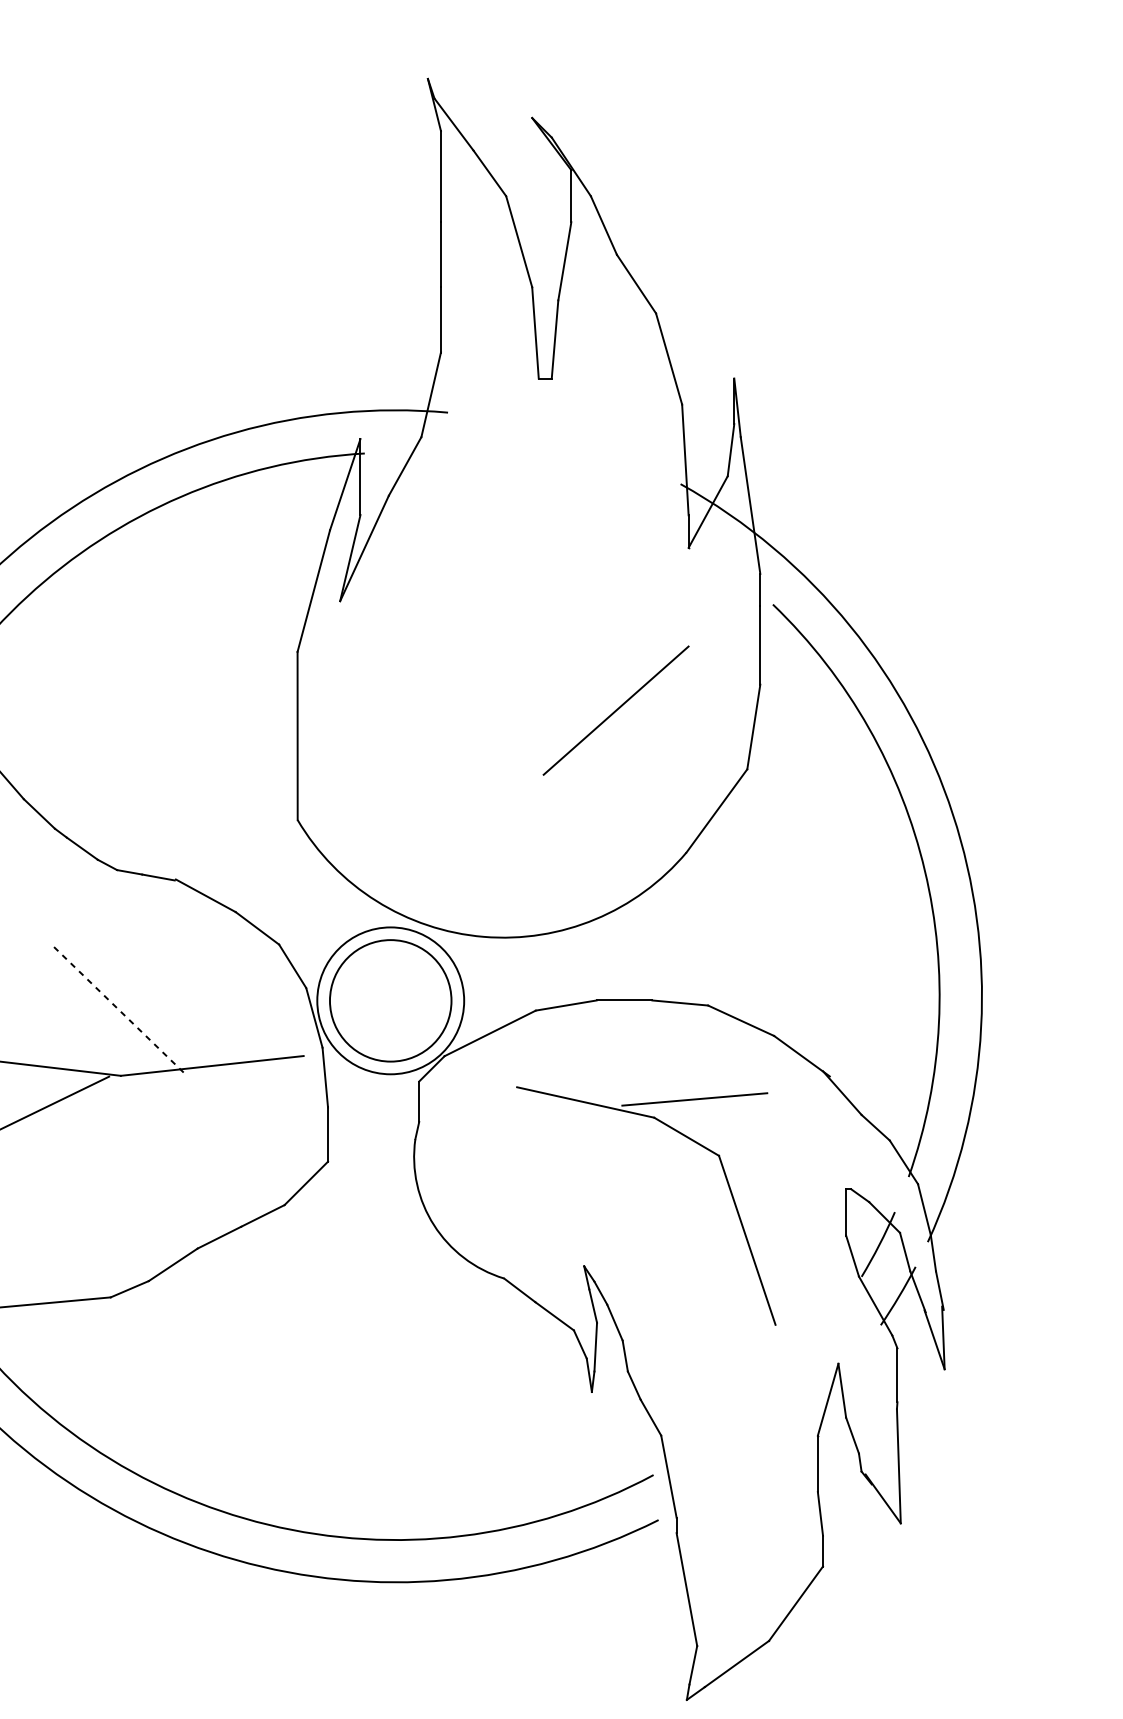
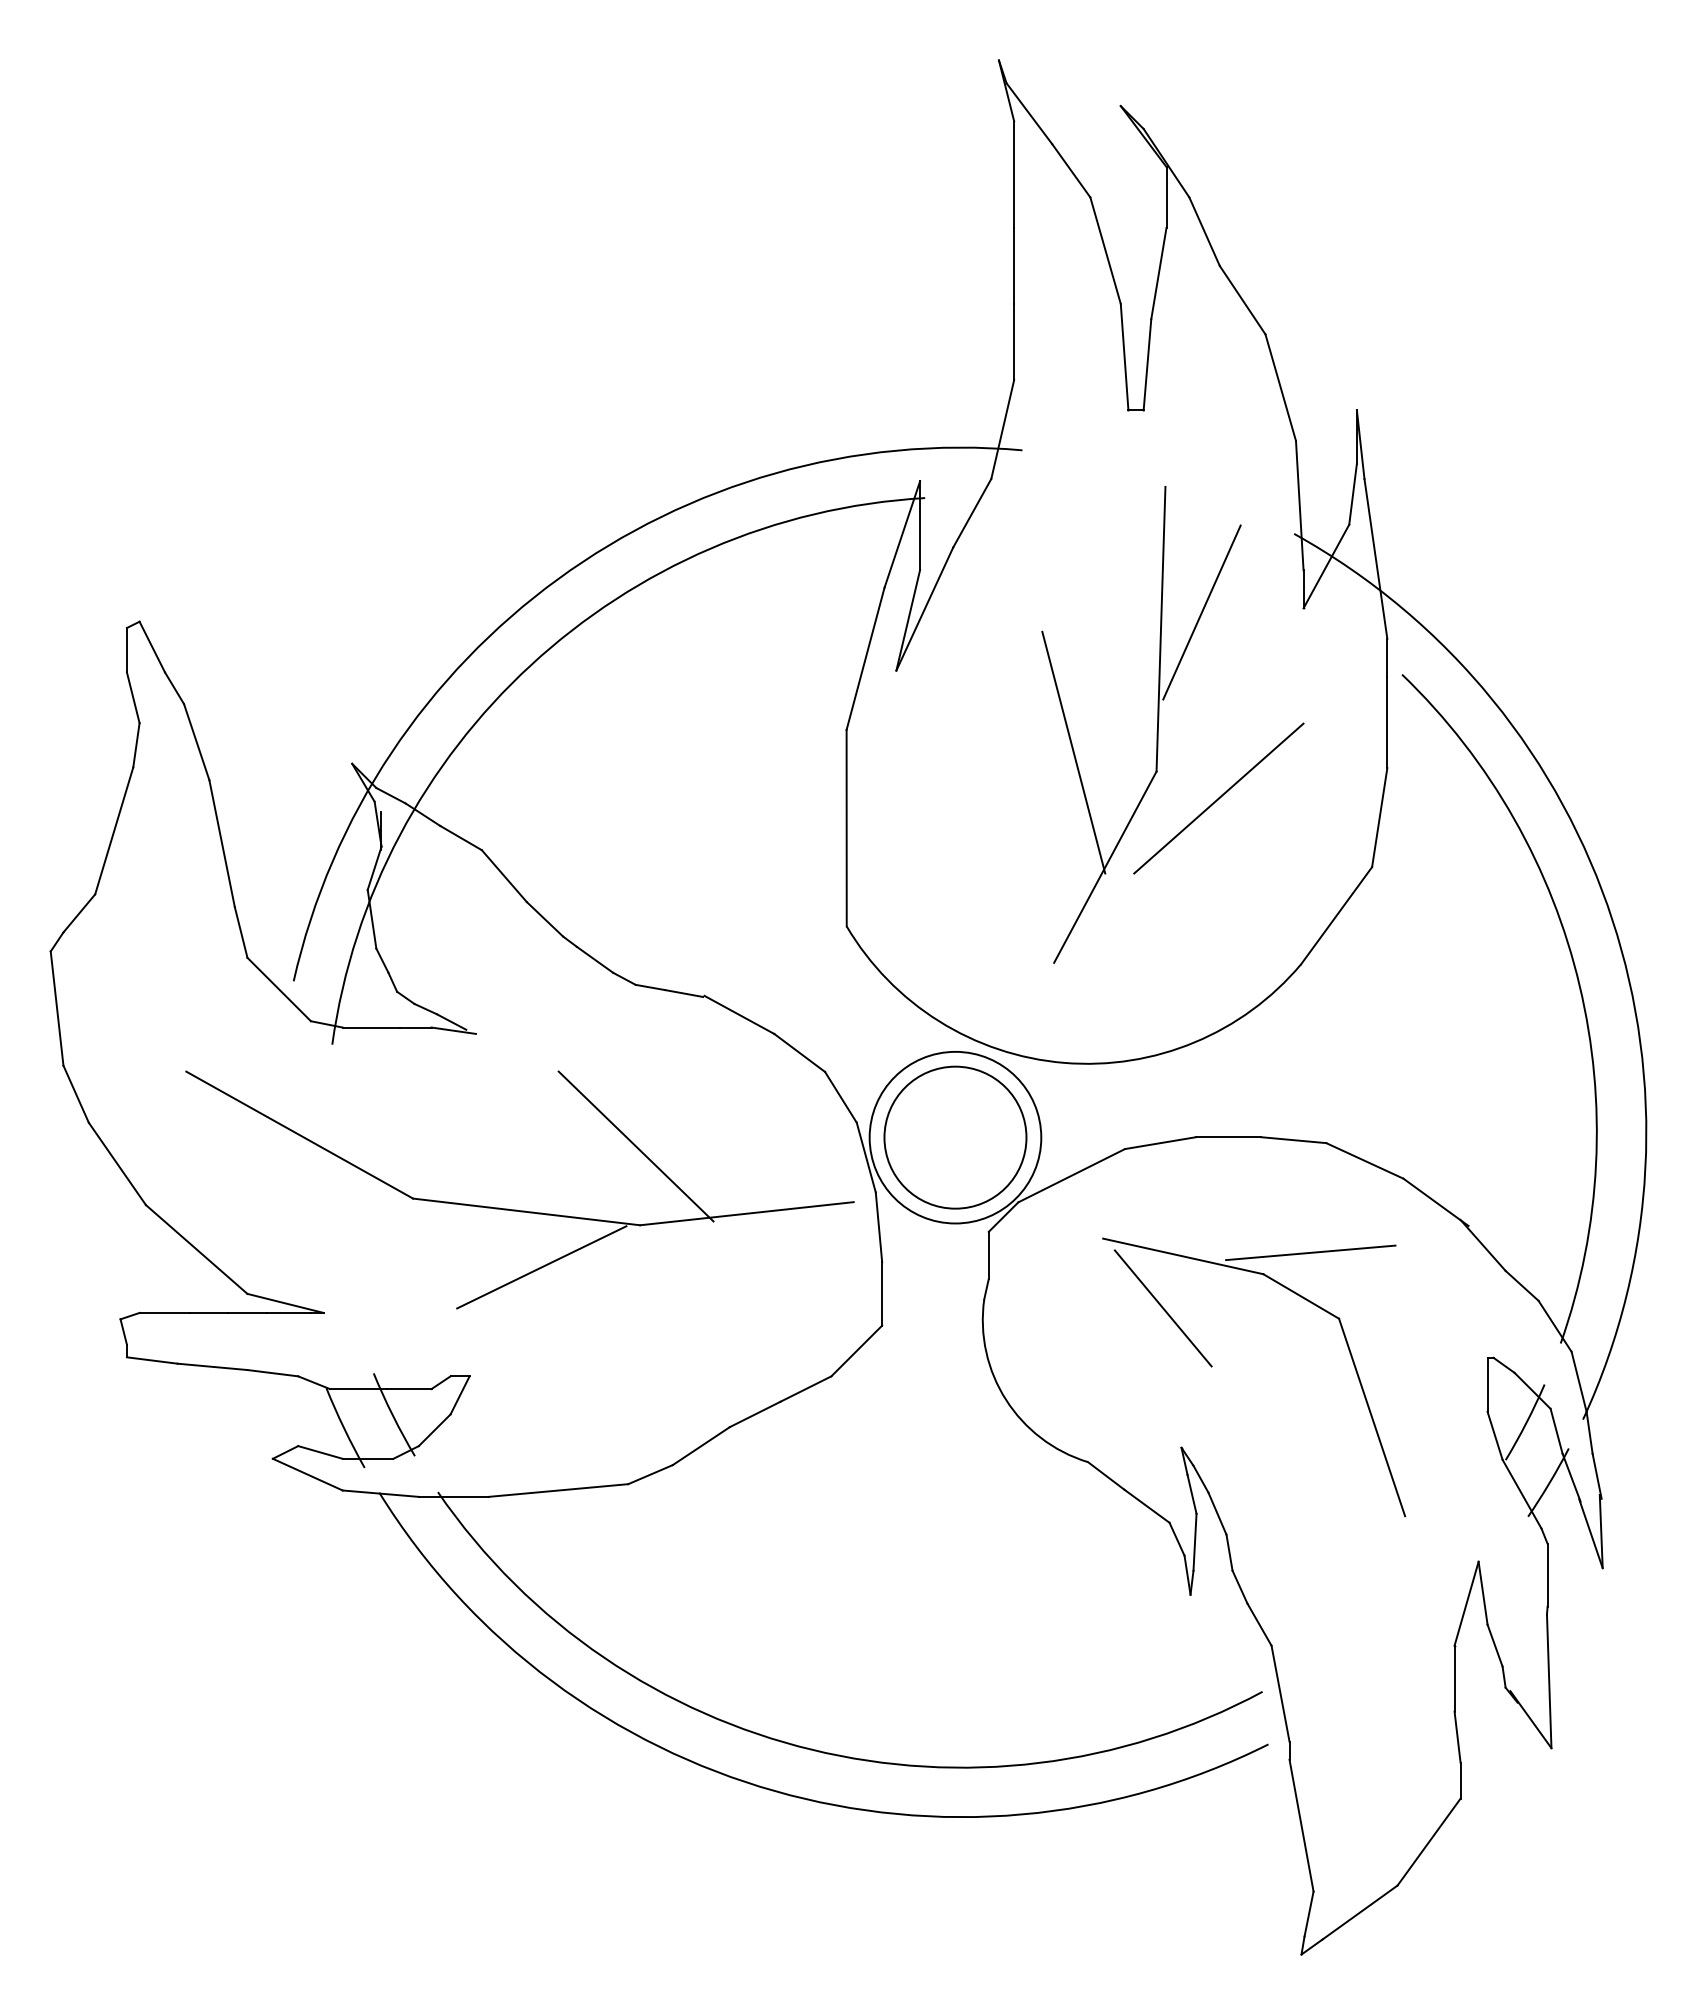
part: (563, 647) -> (1157, 724), added
line: (117, 1008) -> (636, 1146), dashed -> solid
line: (567, 1147) -> (1162, 1308), added

